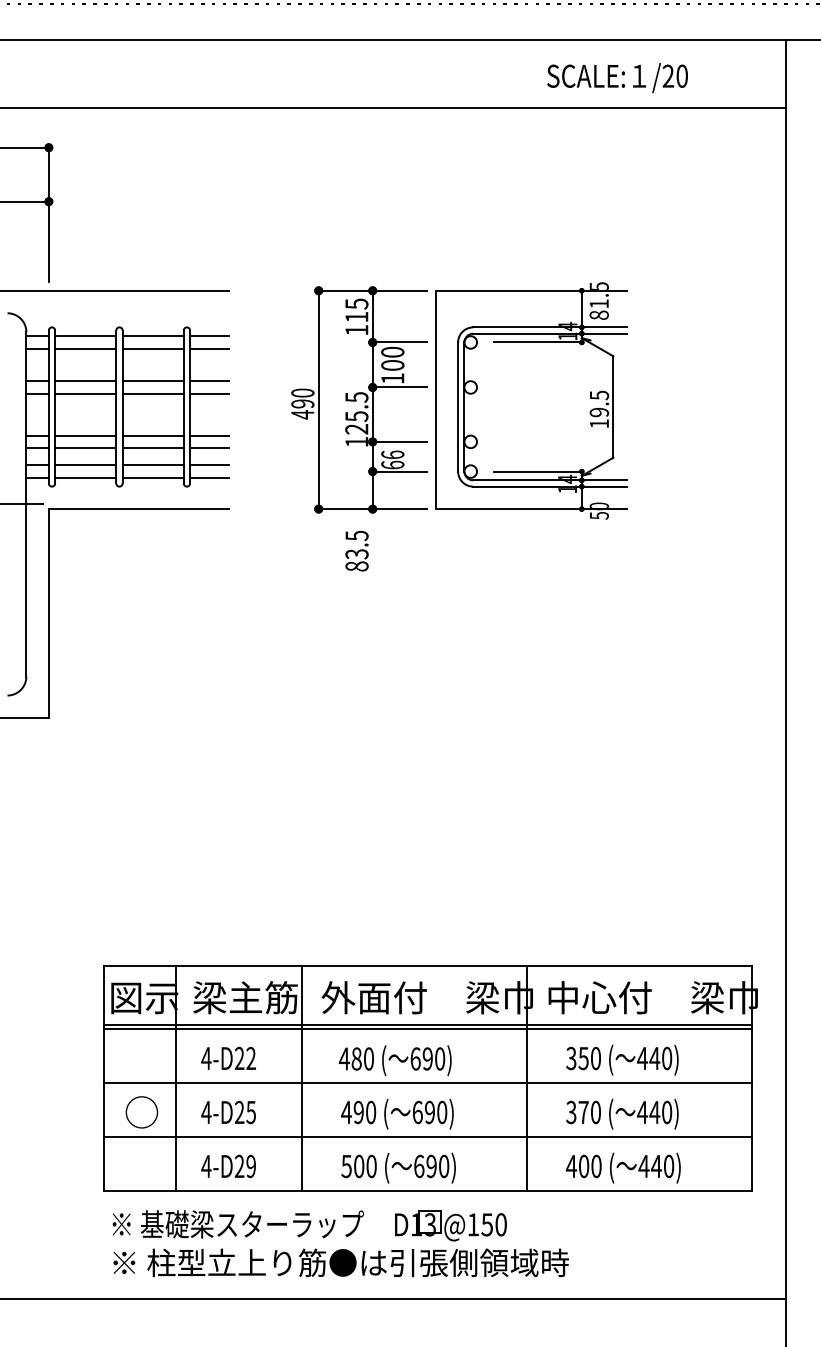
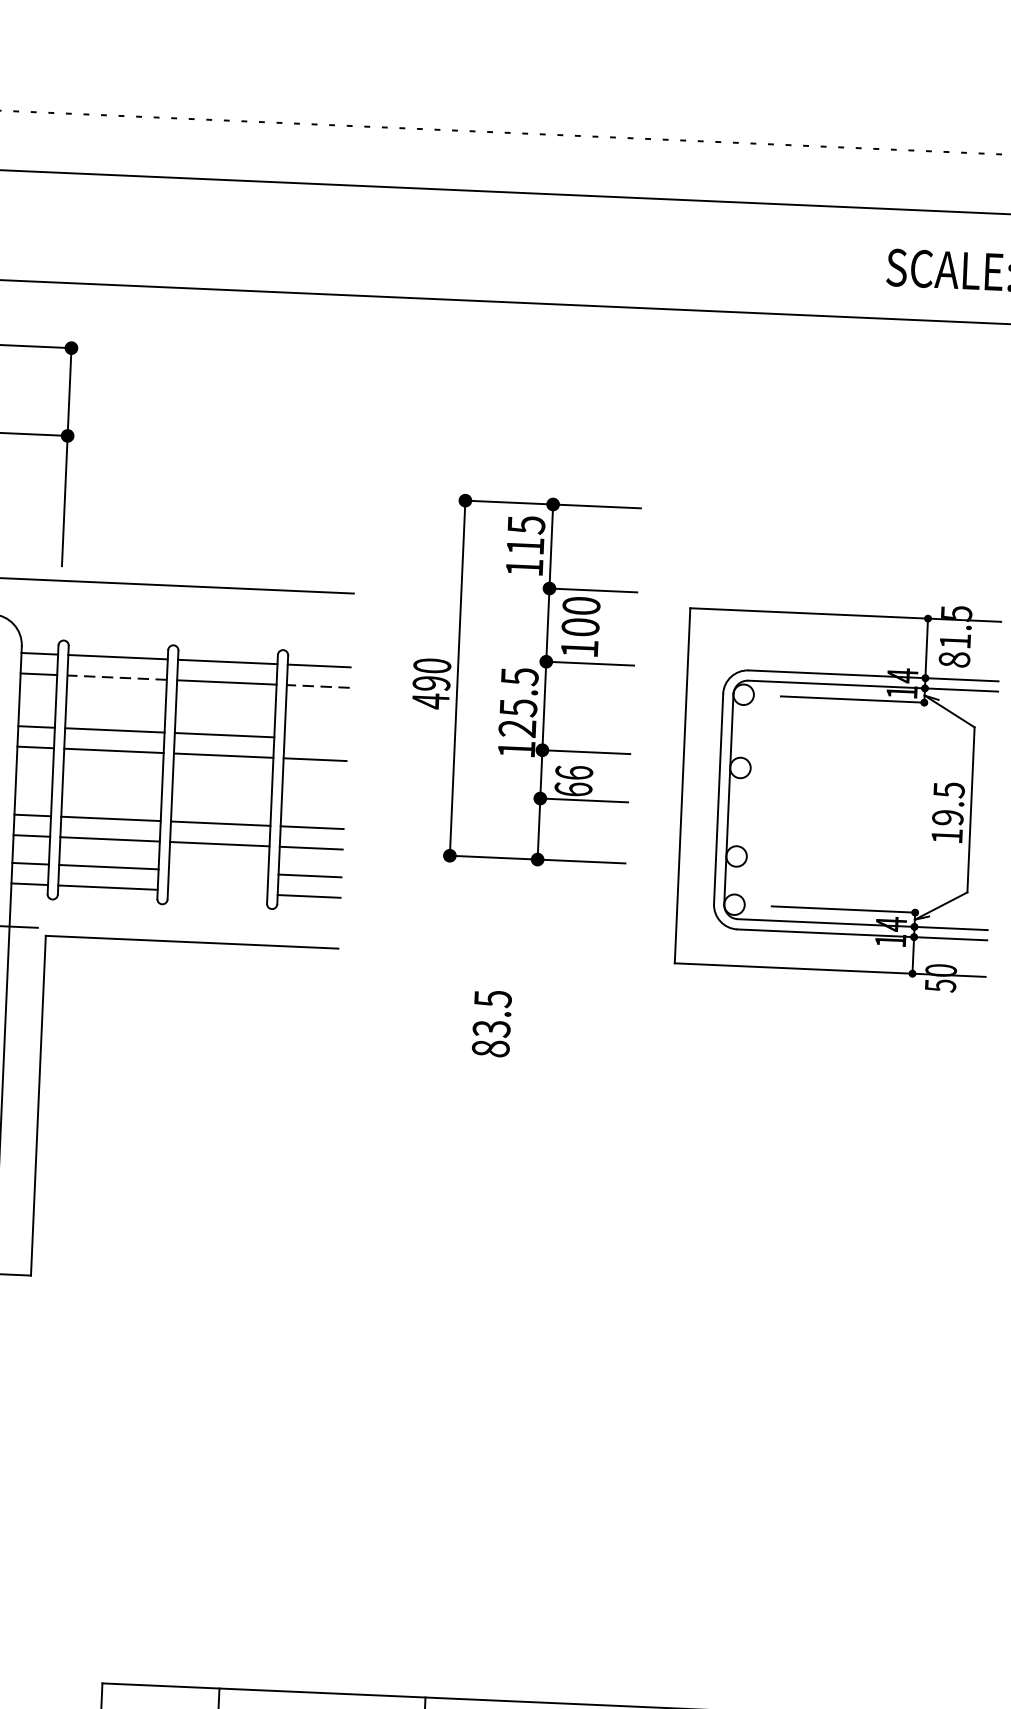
line: (85, 348) -> (116, 677), solid -> dashed
line: (208, 348) -> (316, 685), solid -> dashed
line: (209, 381) -> (316, 739), removed
part: (359, 399) -> (523, 680), moved
line: (152, 465) -> (217, 872), removed
line: (152, 477) -> (216, 891), removed
text: (356, 550) -> (491, 1022), moved

